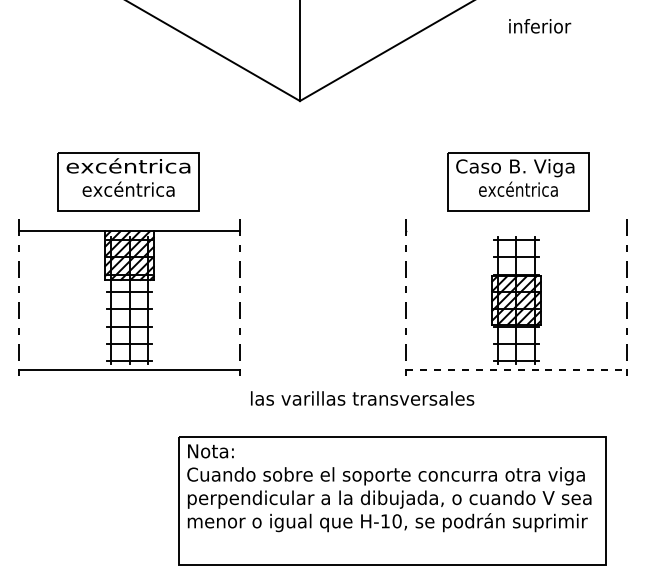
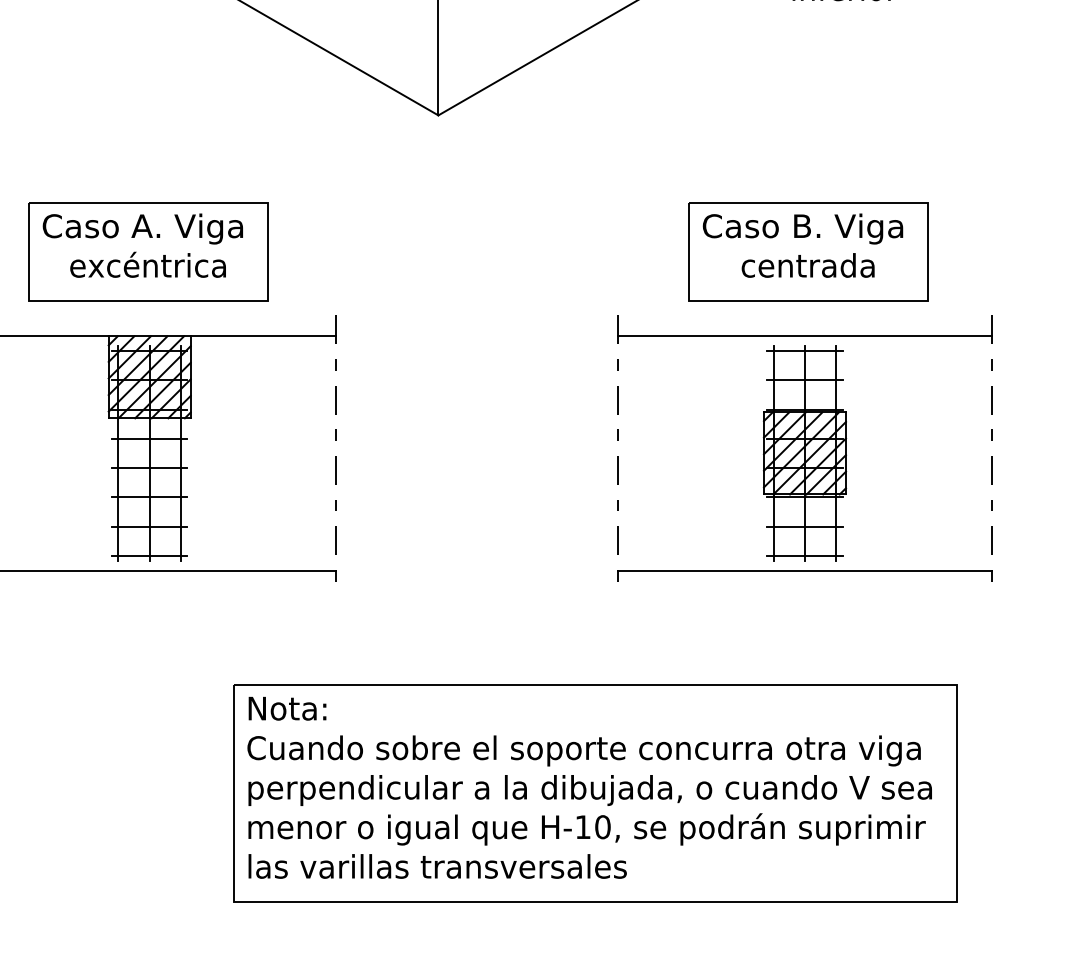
text: (128, 167) -> (147, 227), excéntrica -> Caso A. Viga
text: (518, 188) -> (808, 263), excéntrica -> centrada
line: (516, 231) -> (805, 336), added
line: (516, 369) -> (805, 570), dashed -> solid
text: (362, 398) -> (437, 866), moved

